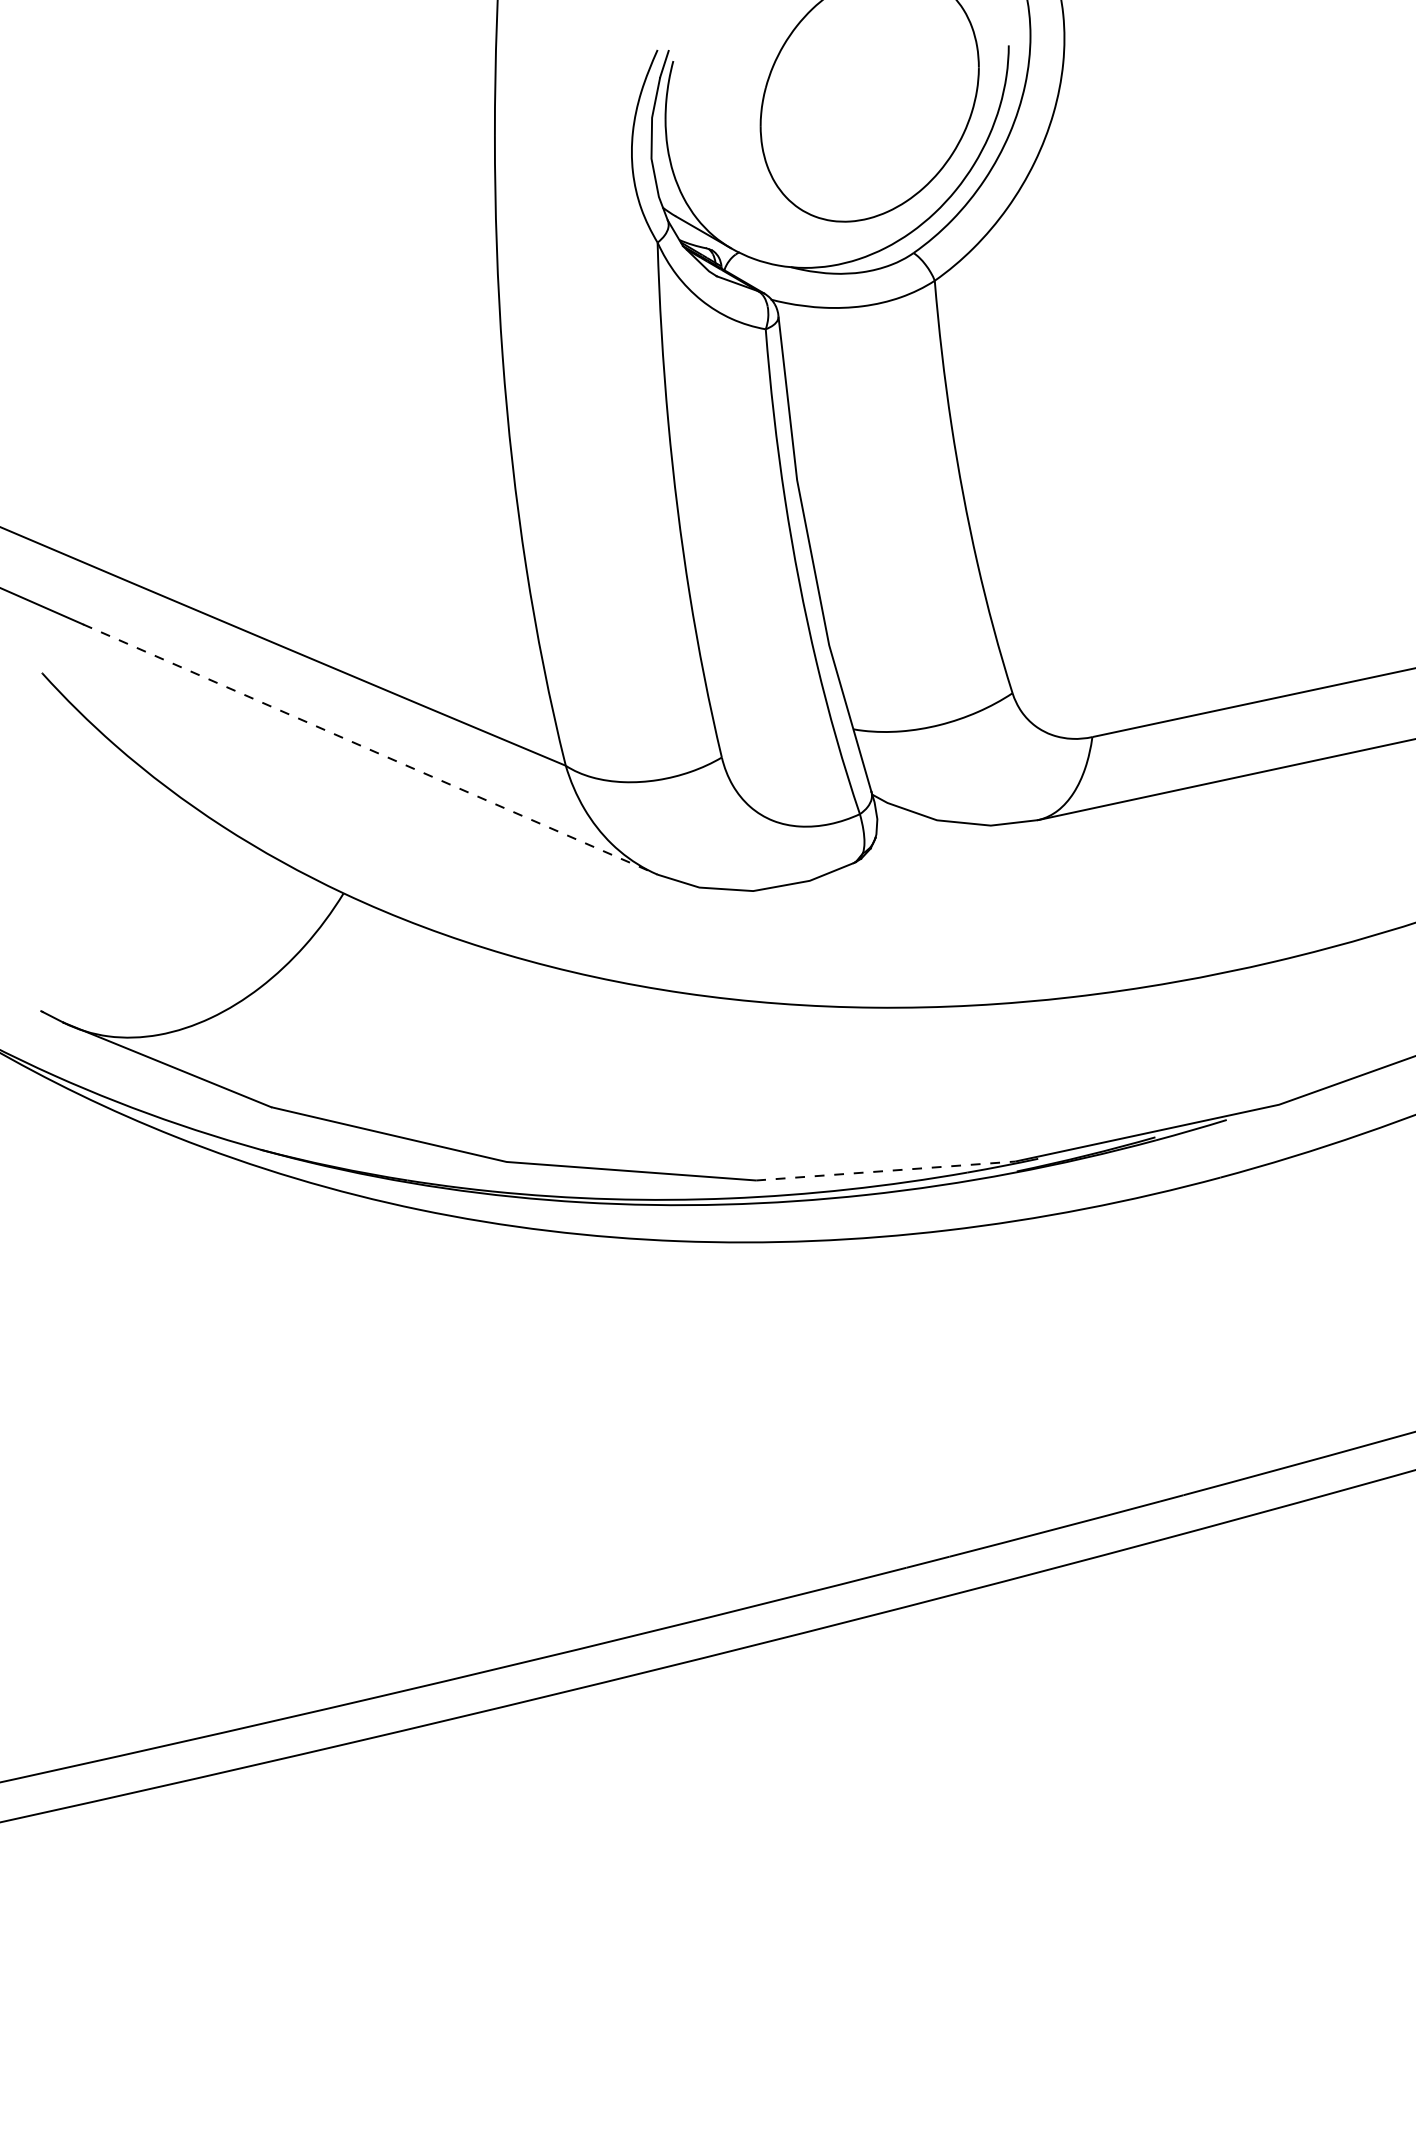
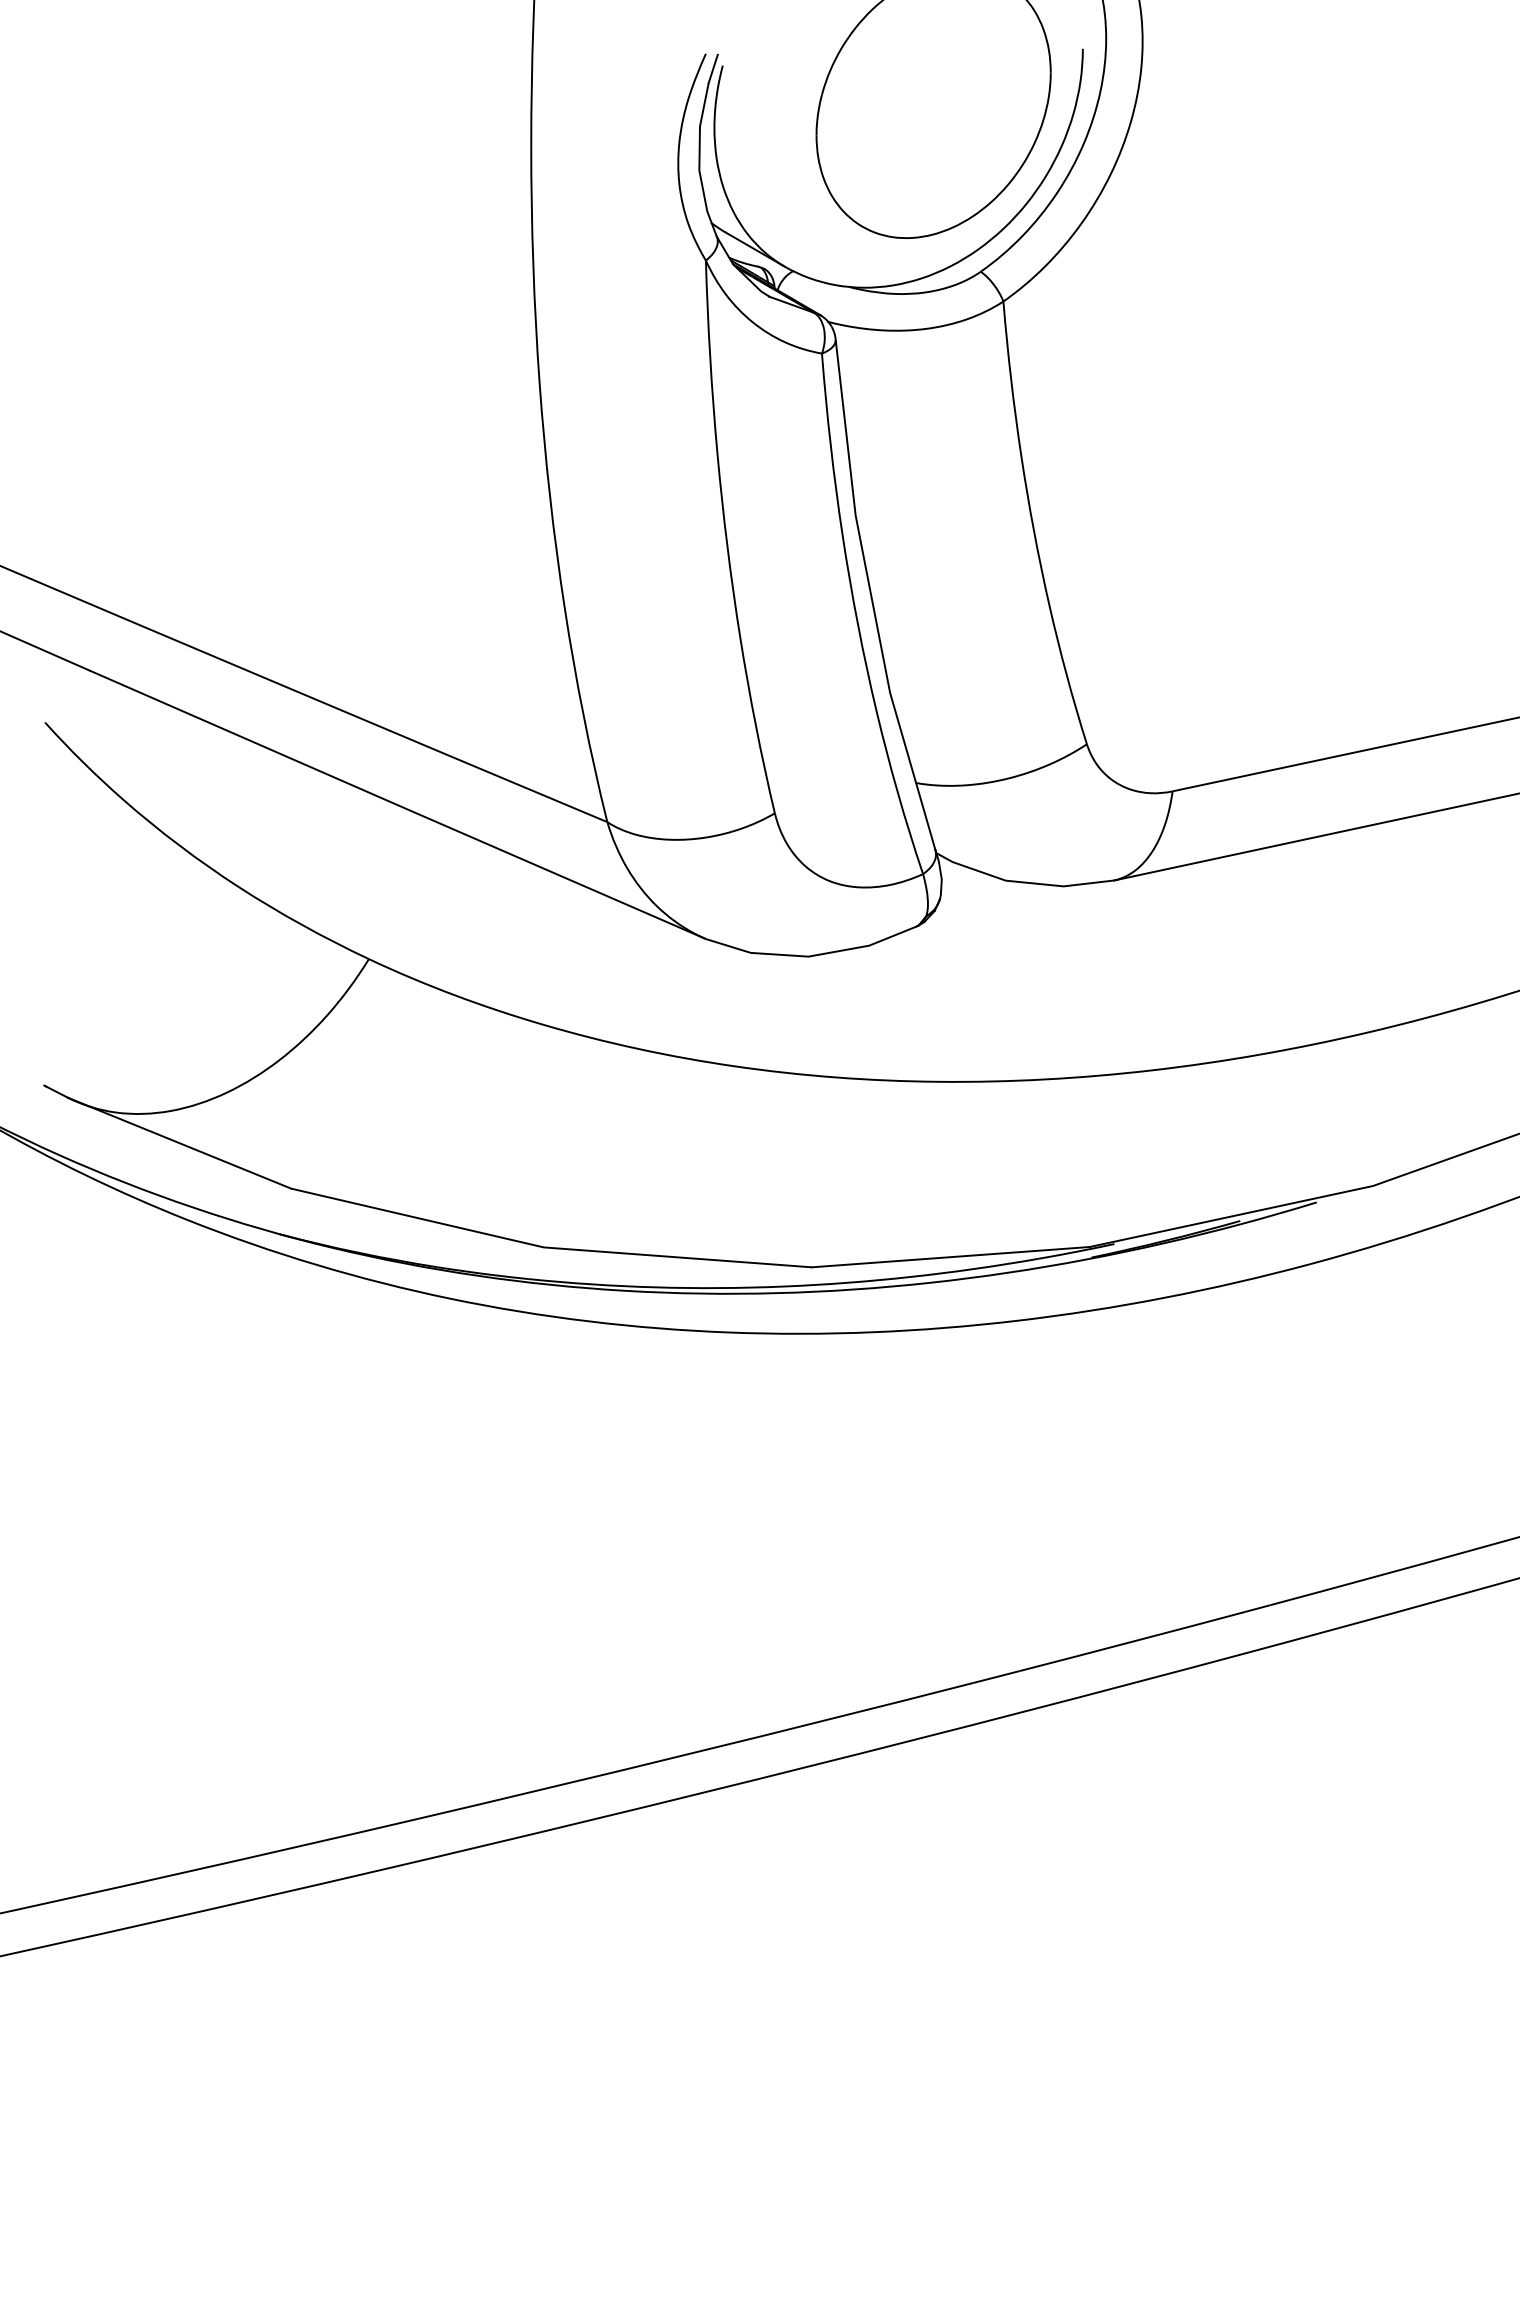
line: (370, 750) -> (397, 805), dashed -> solid
line: (886, 1171) -> (951, 1257), dashed -> solid

